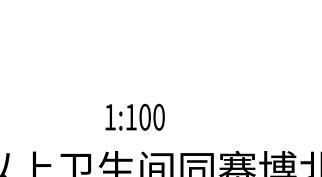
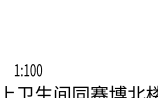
text: (135, 117) -> (28, 70), moved

